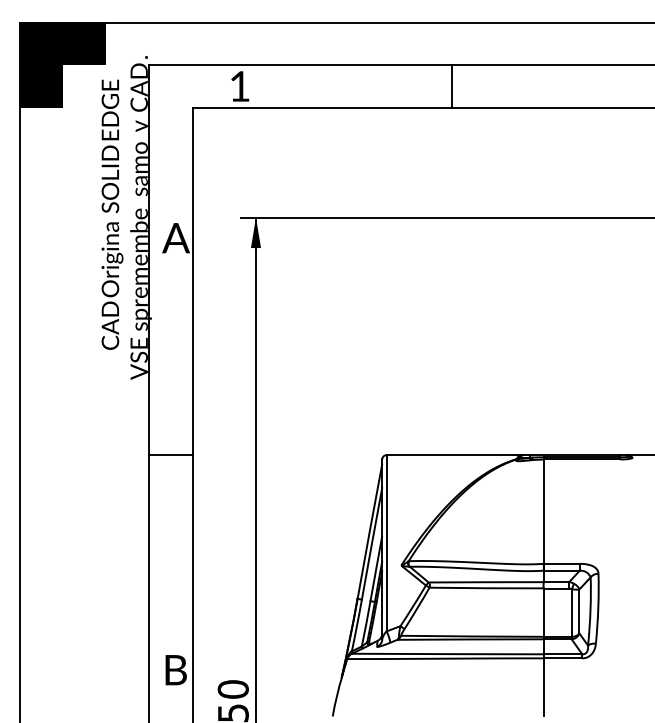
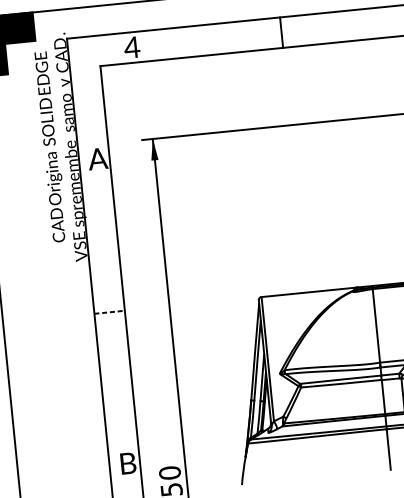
text: (239, 86) -> (131, 47), 1 -> 4
line: (171, 455) -> (109, 312), solid -> dashed

